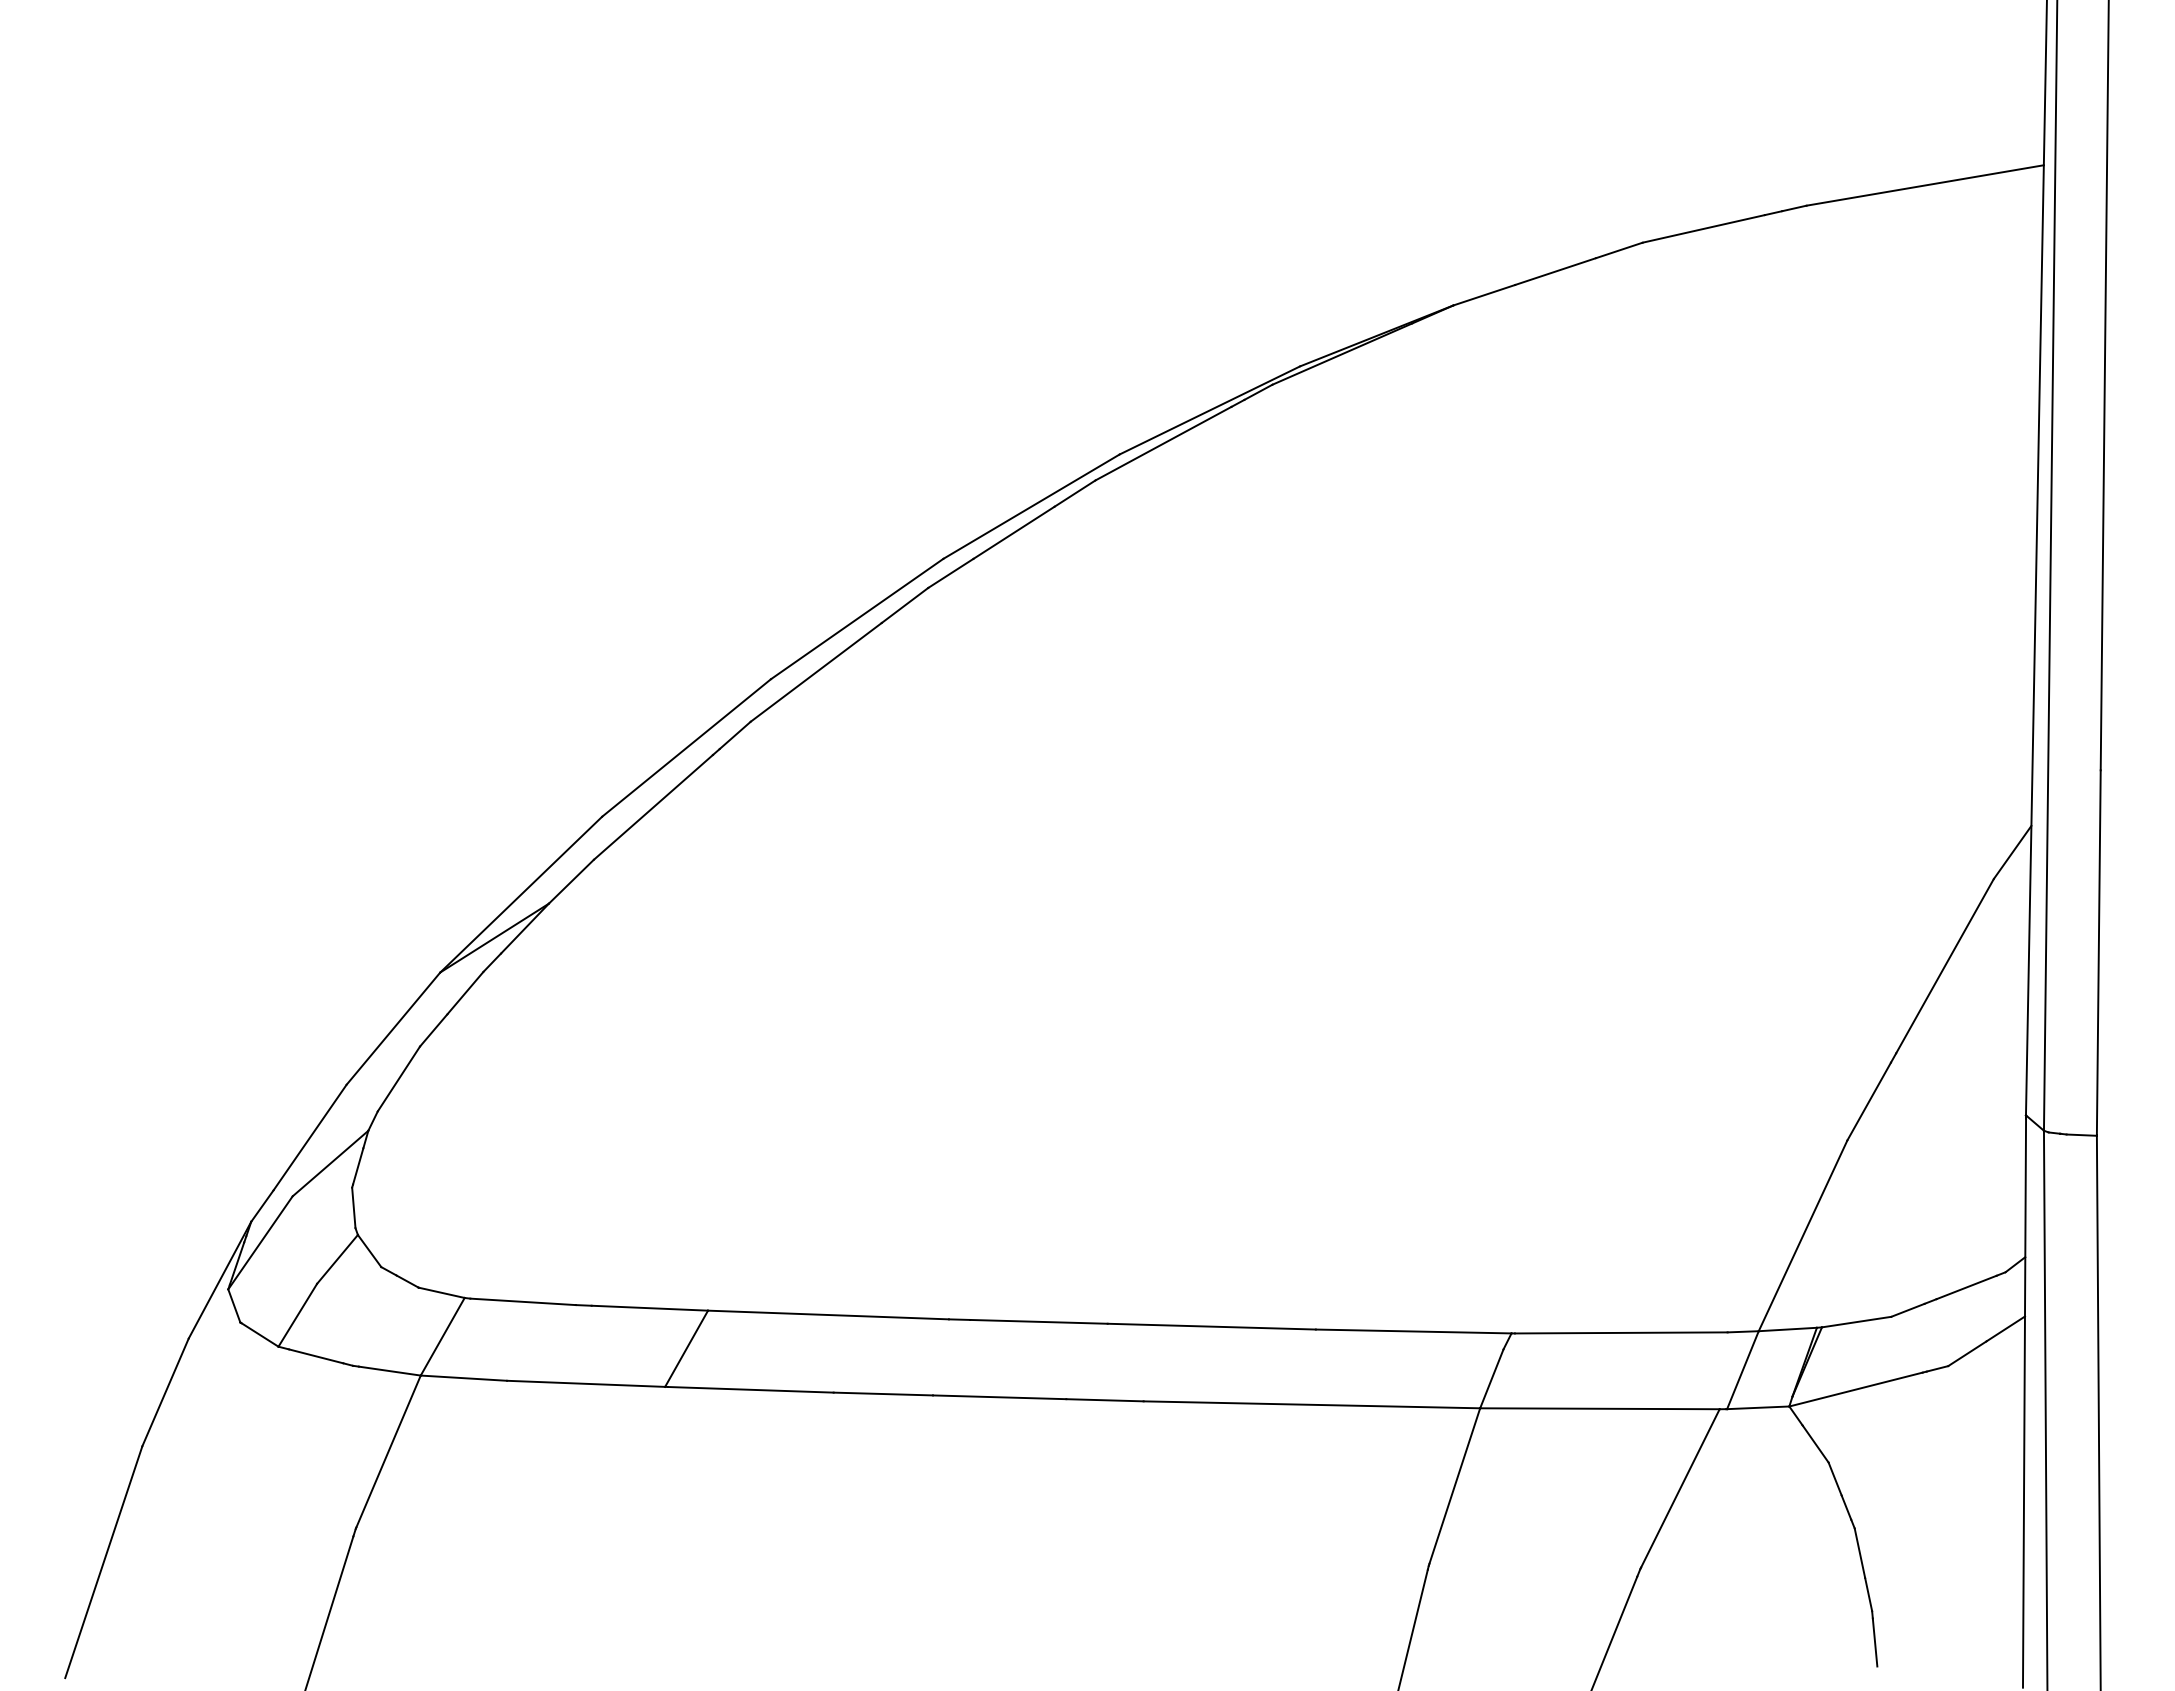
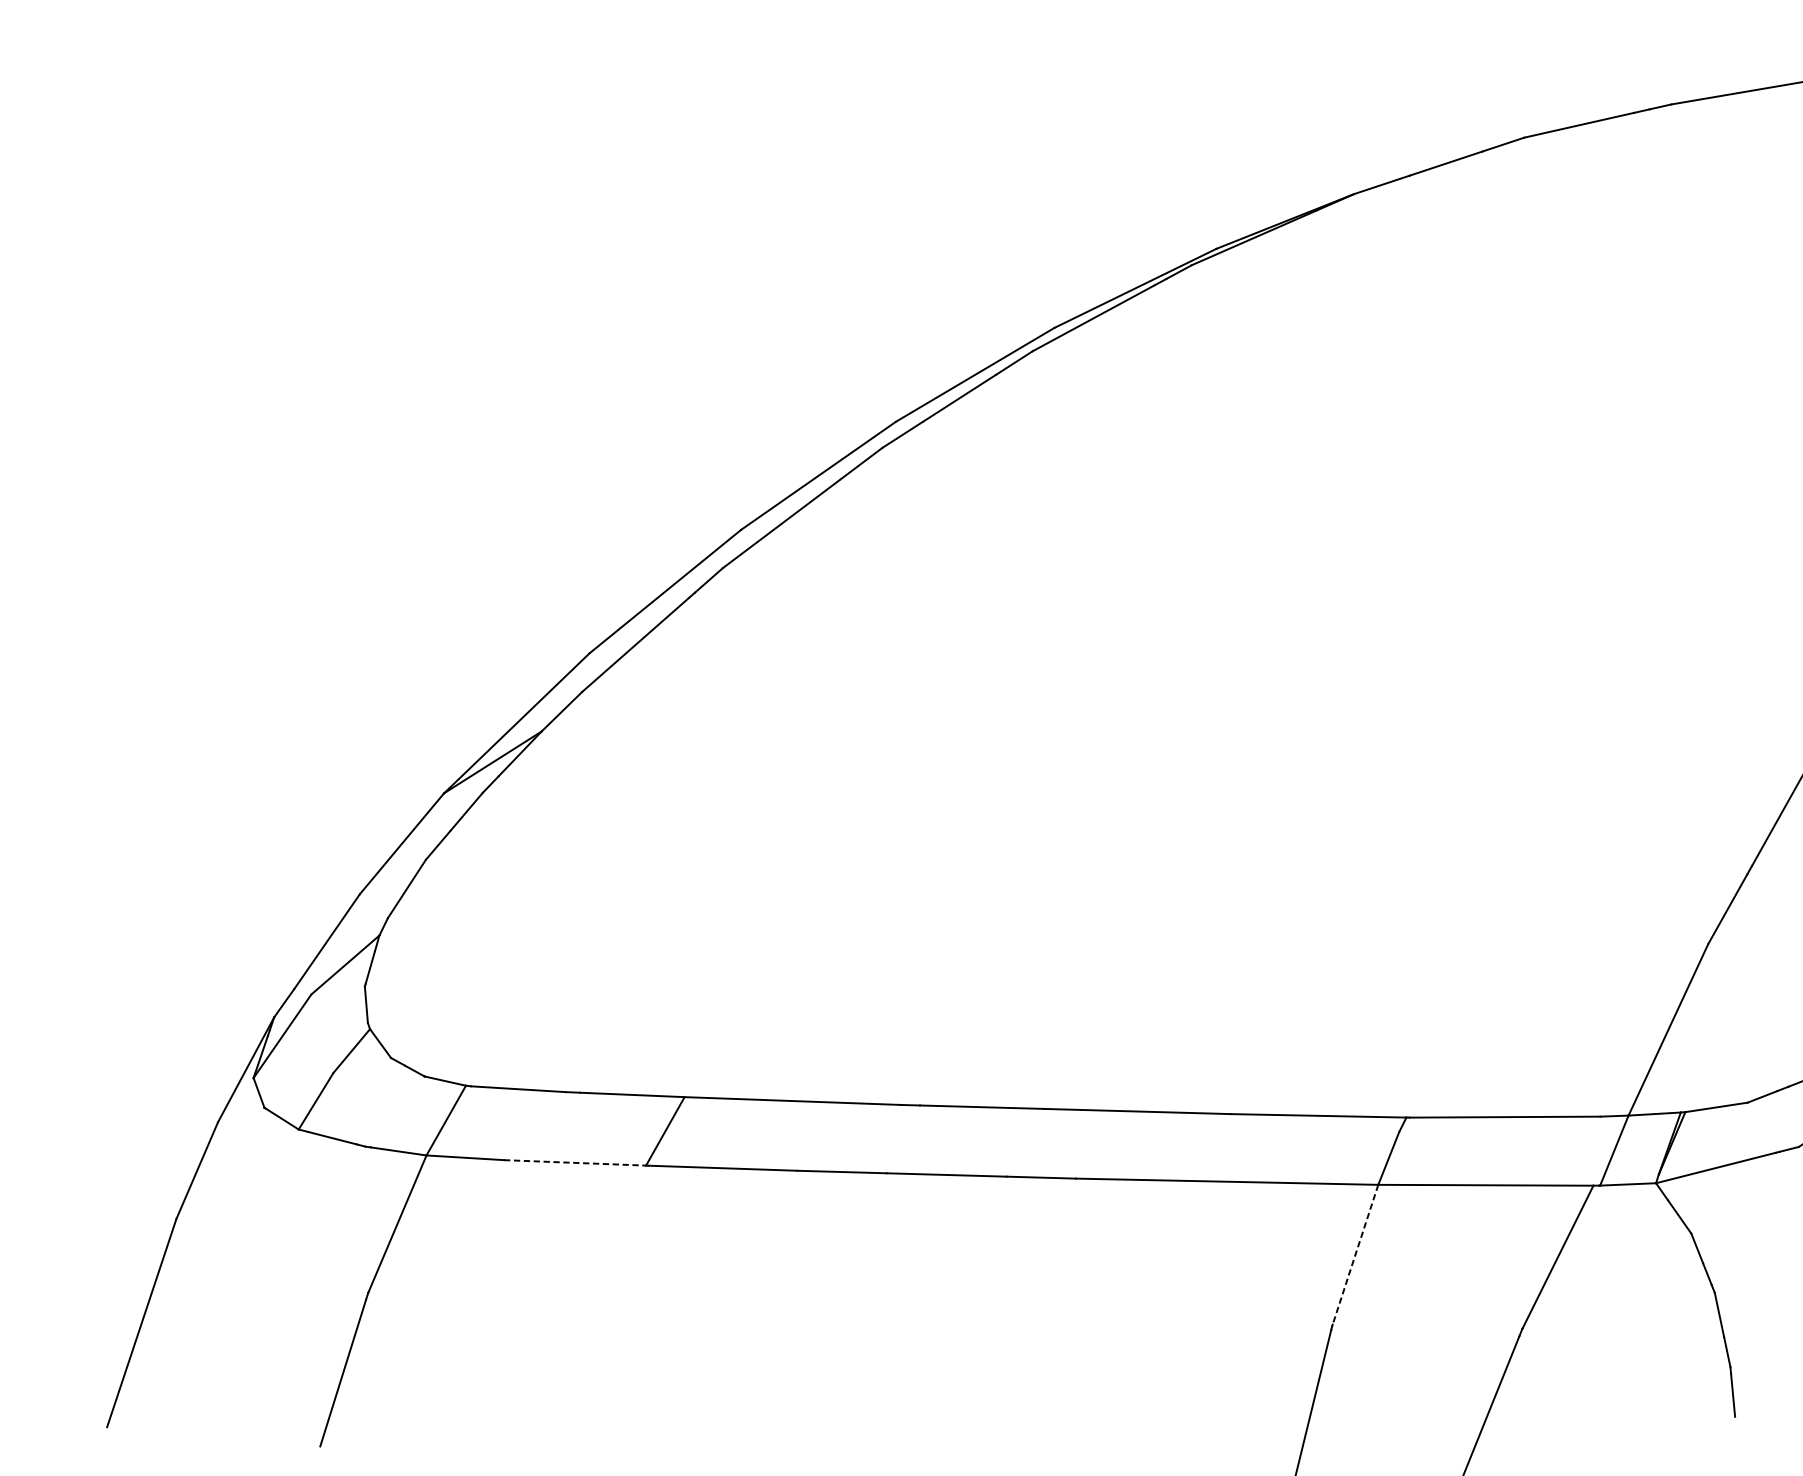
line: (586, 1383) -> (575, 1162), solid -> dashed
line: (1454, 1486) -> (1355, 1255), solid -> dashed

